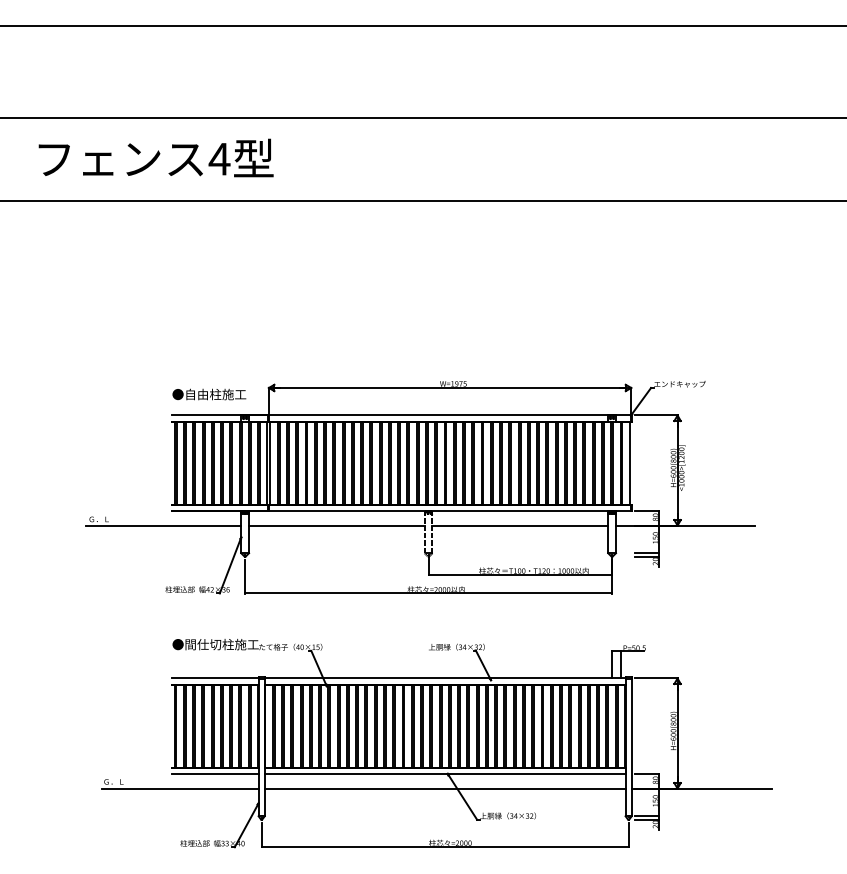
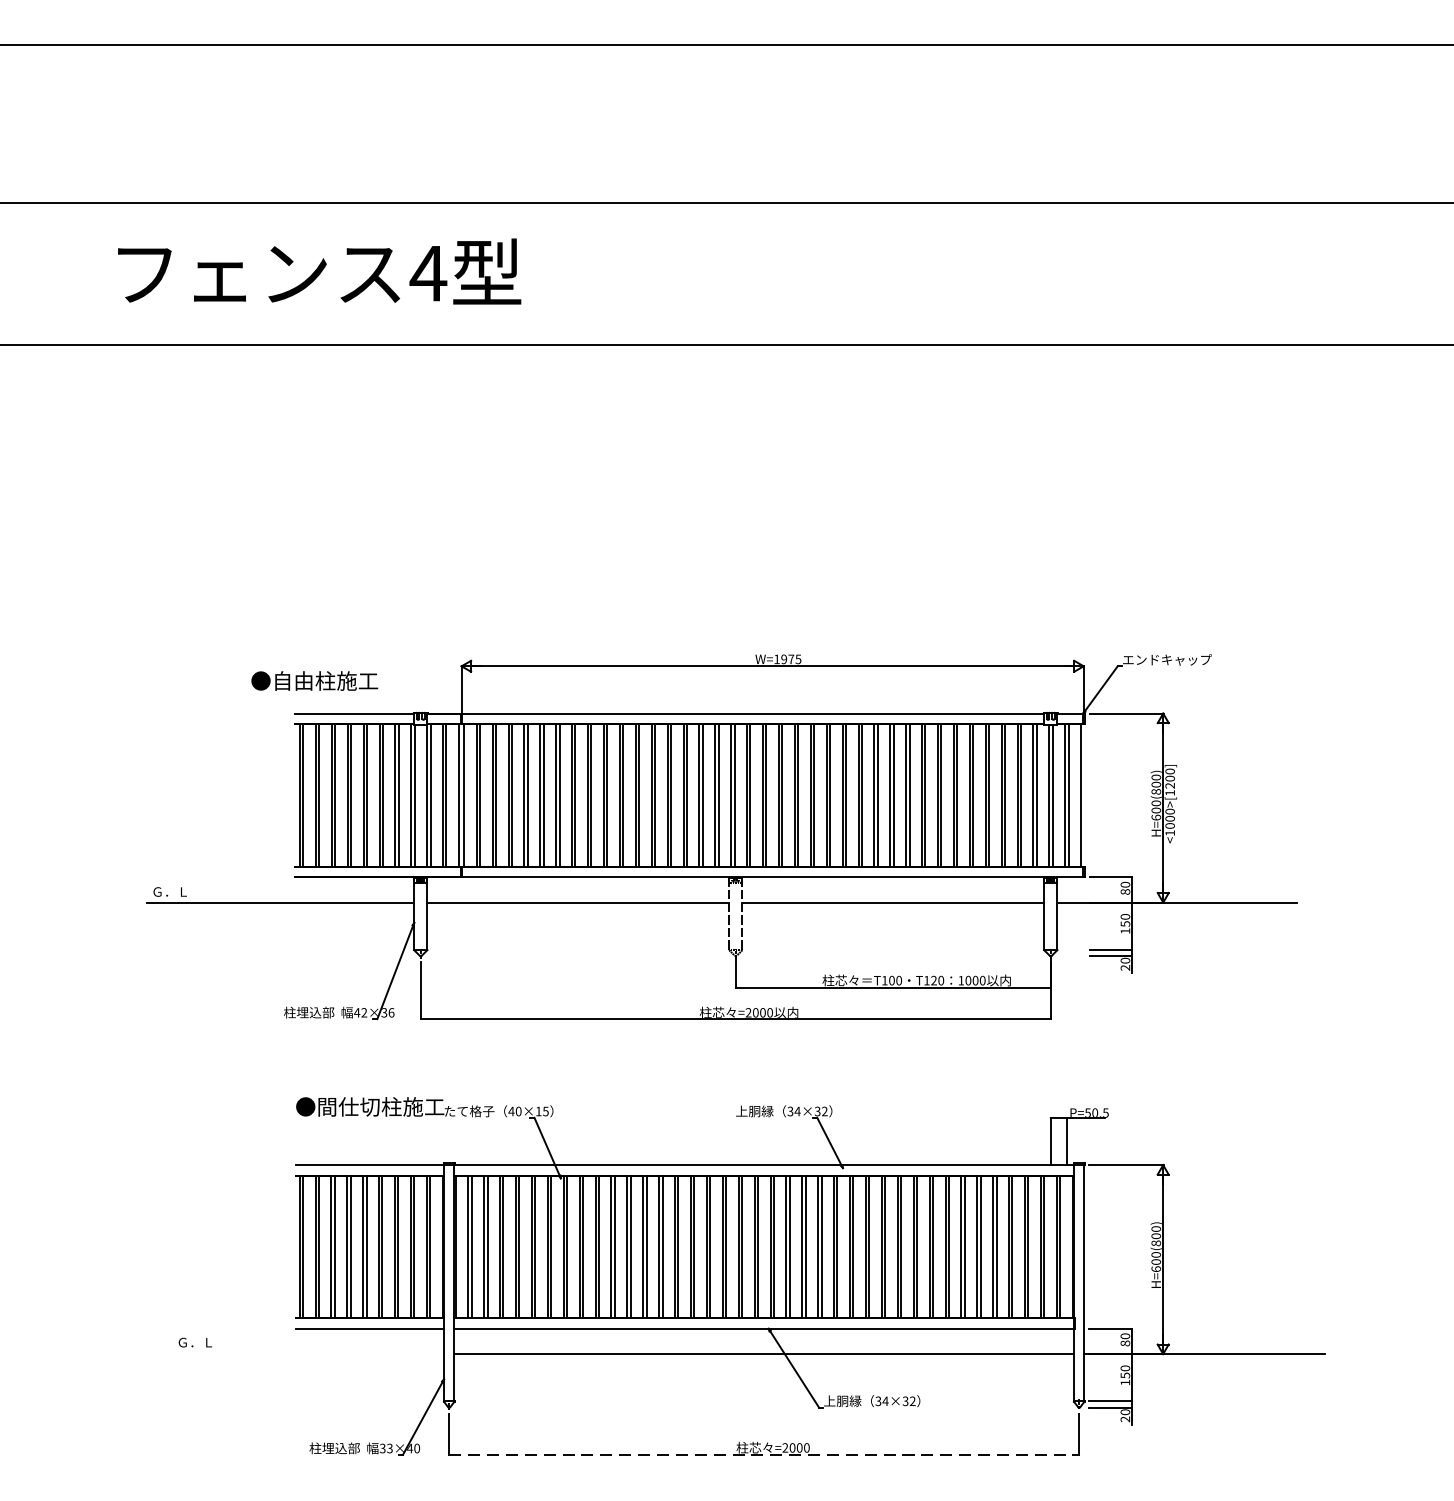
text: (155, 157) -> (318, 270), moved
text: (209, 394) -> (314, 680), moved
line: (180, 788) -> (309, 1353), removed
line: (445, 847) -> (764, 1455), solid -> dashed

